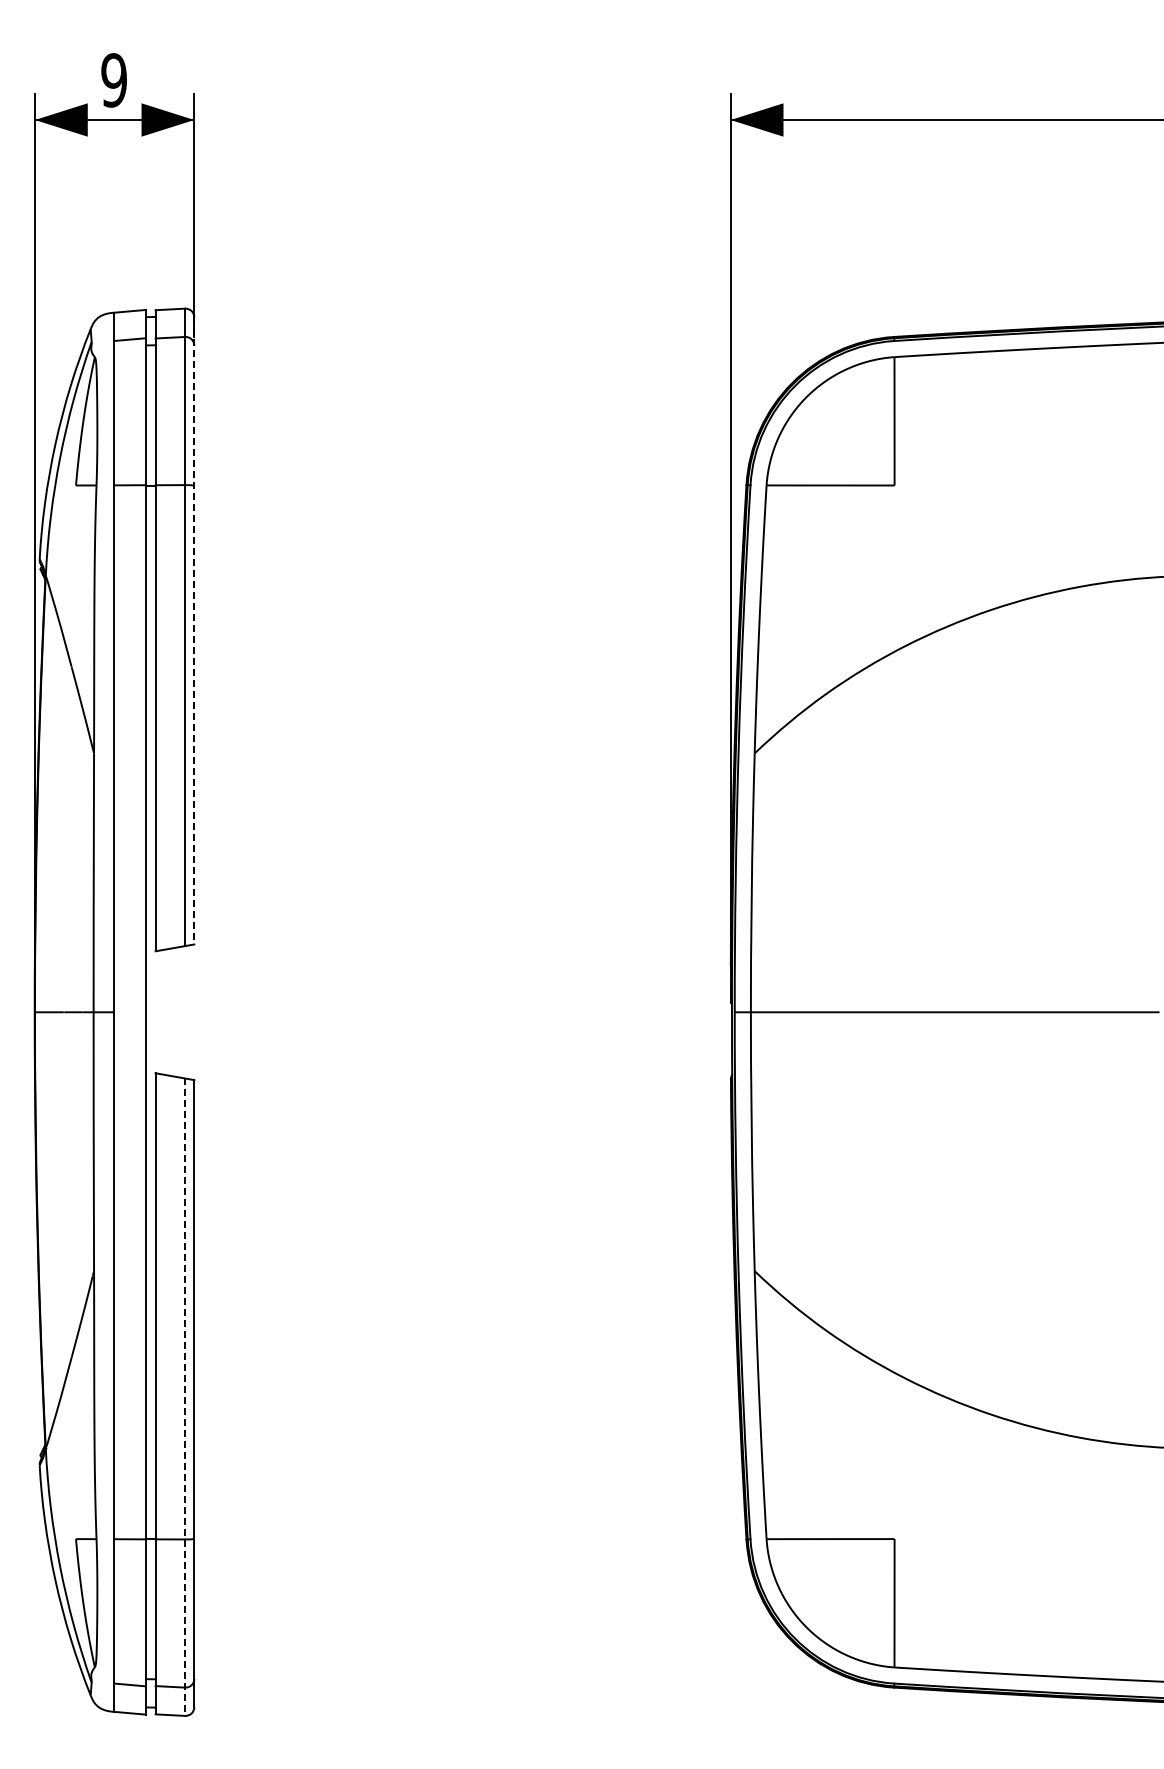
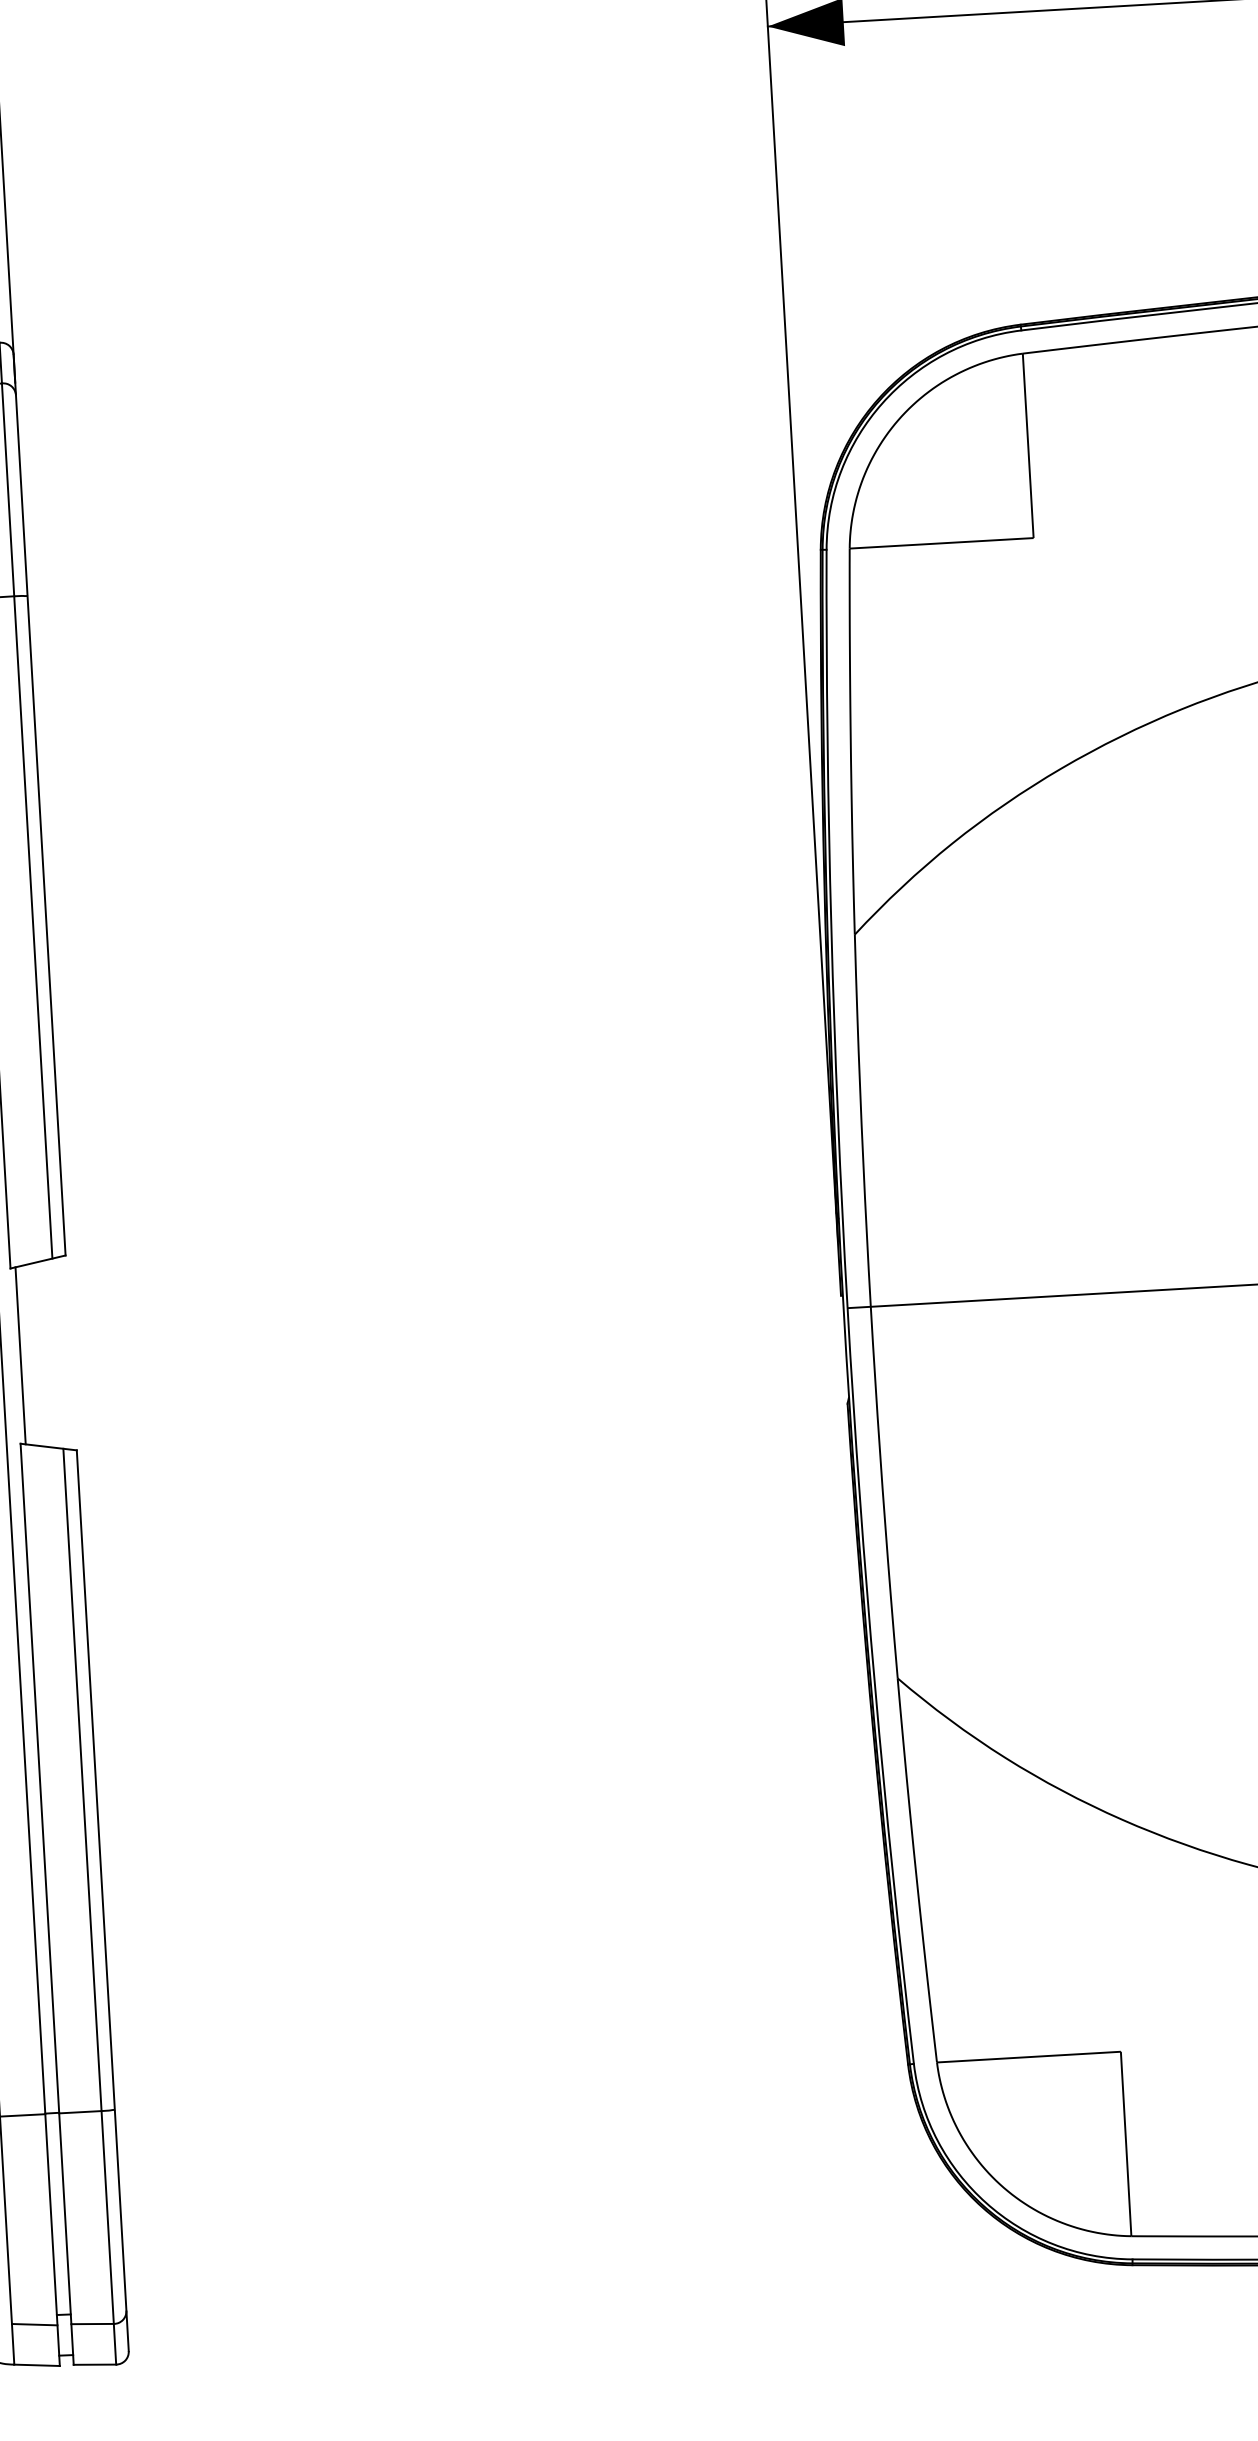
line: (194, 630) -> (39, 804), dashed -> solid
line: (159, 1011) -> (21, 1354), added
line: (185, 1397) -> (90, 1907), dashed -> solid

